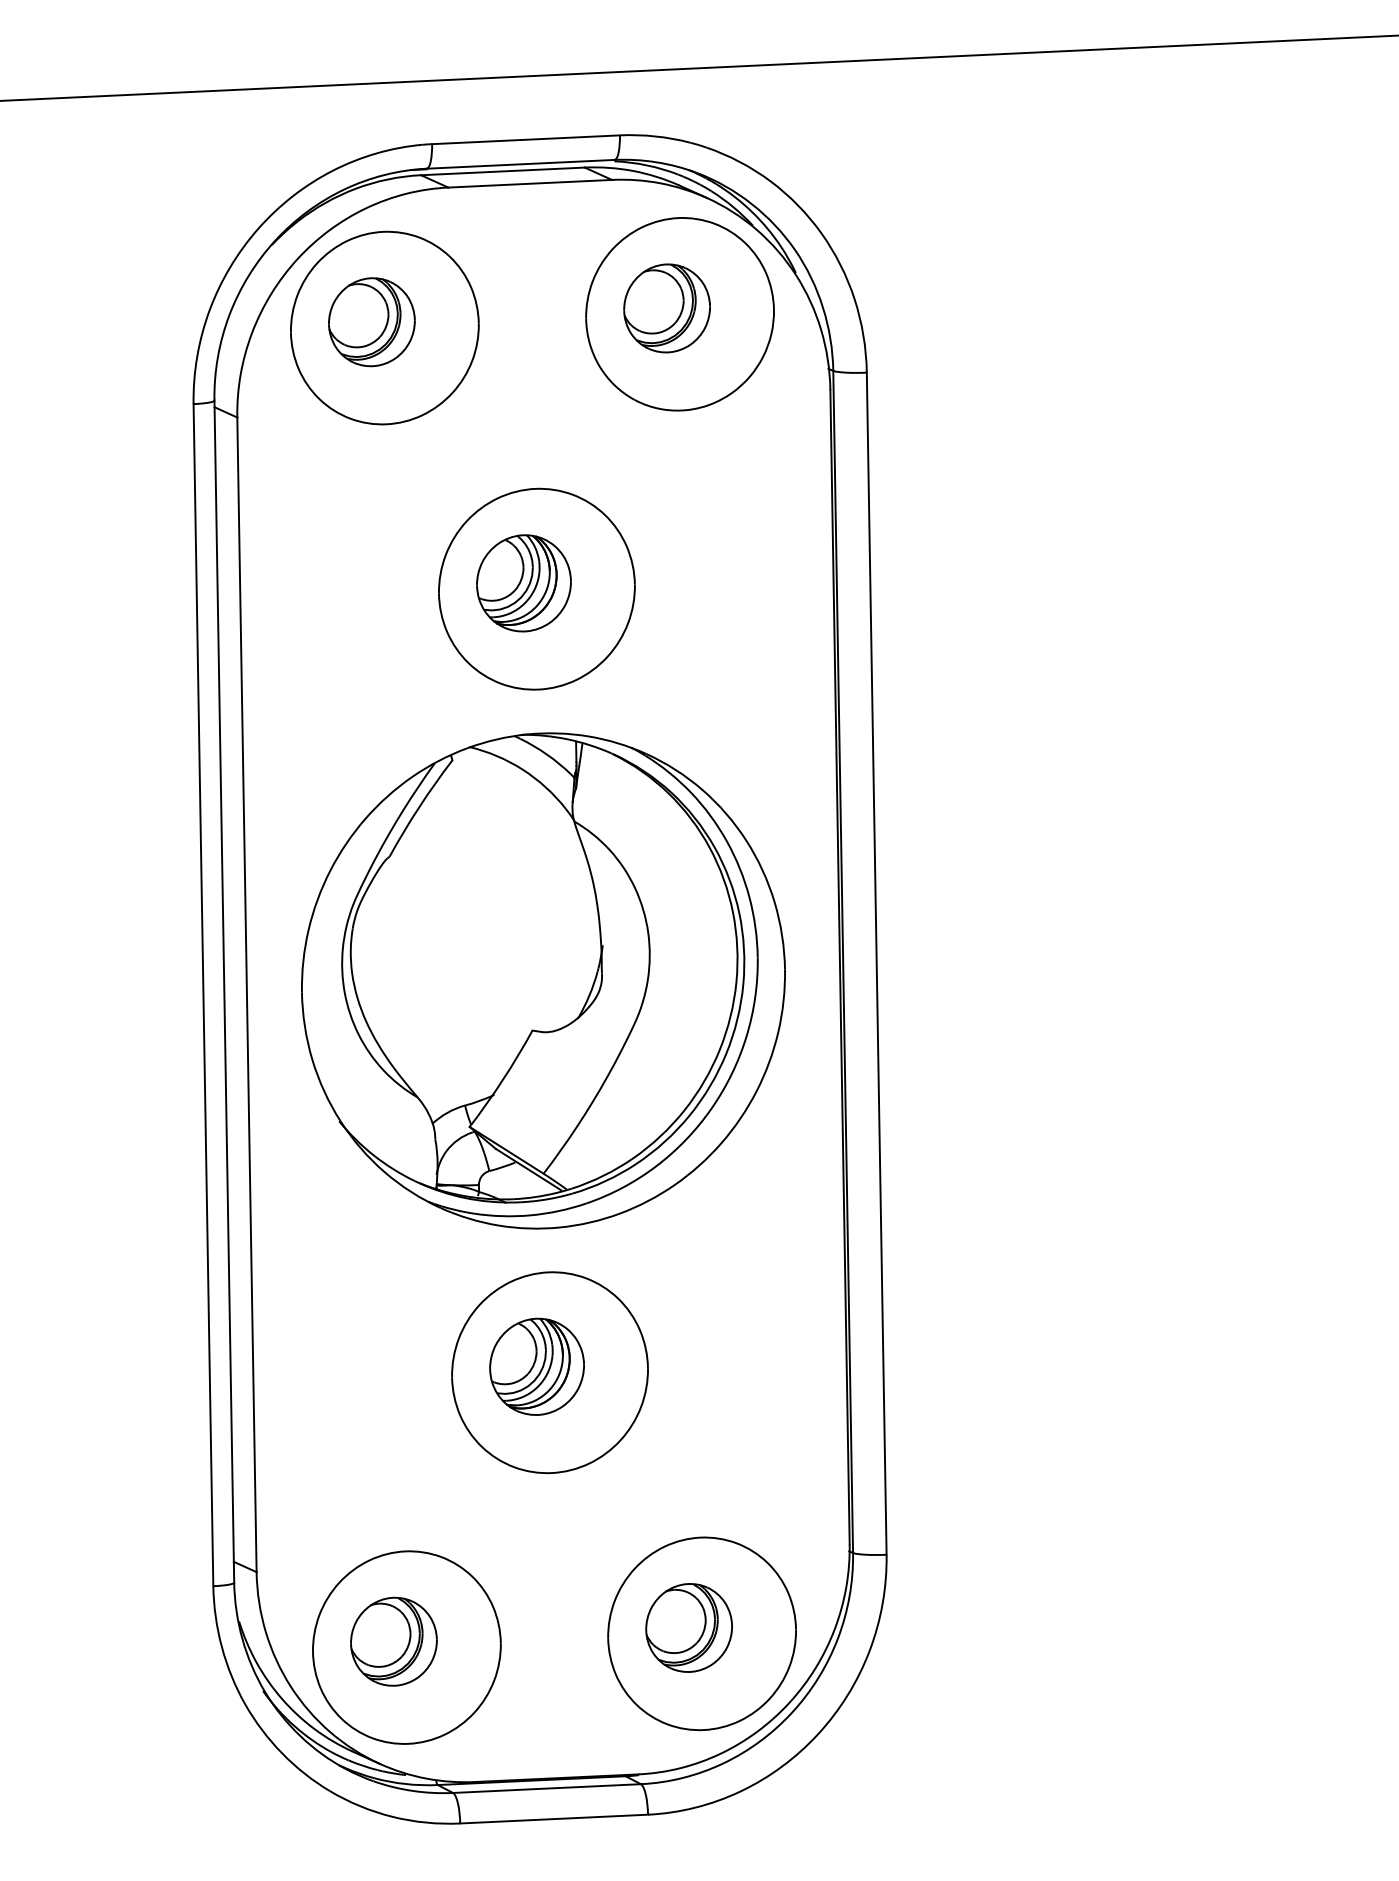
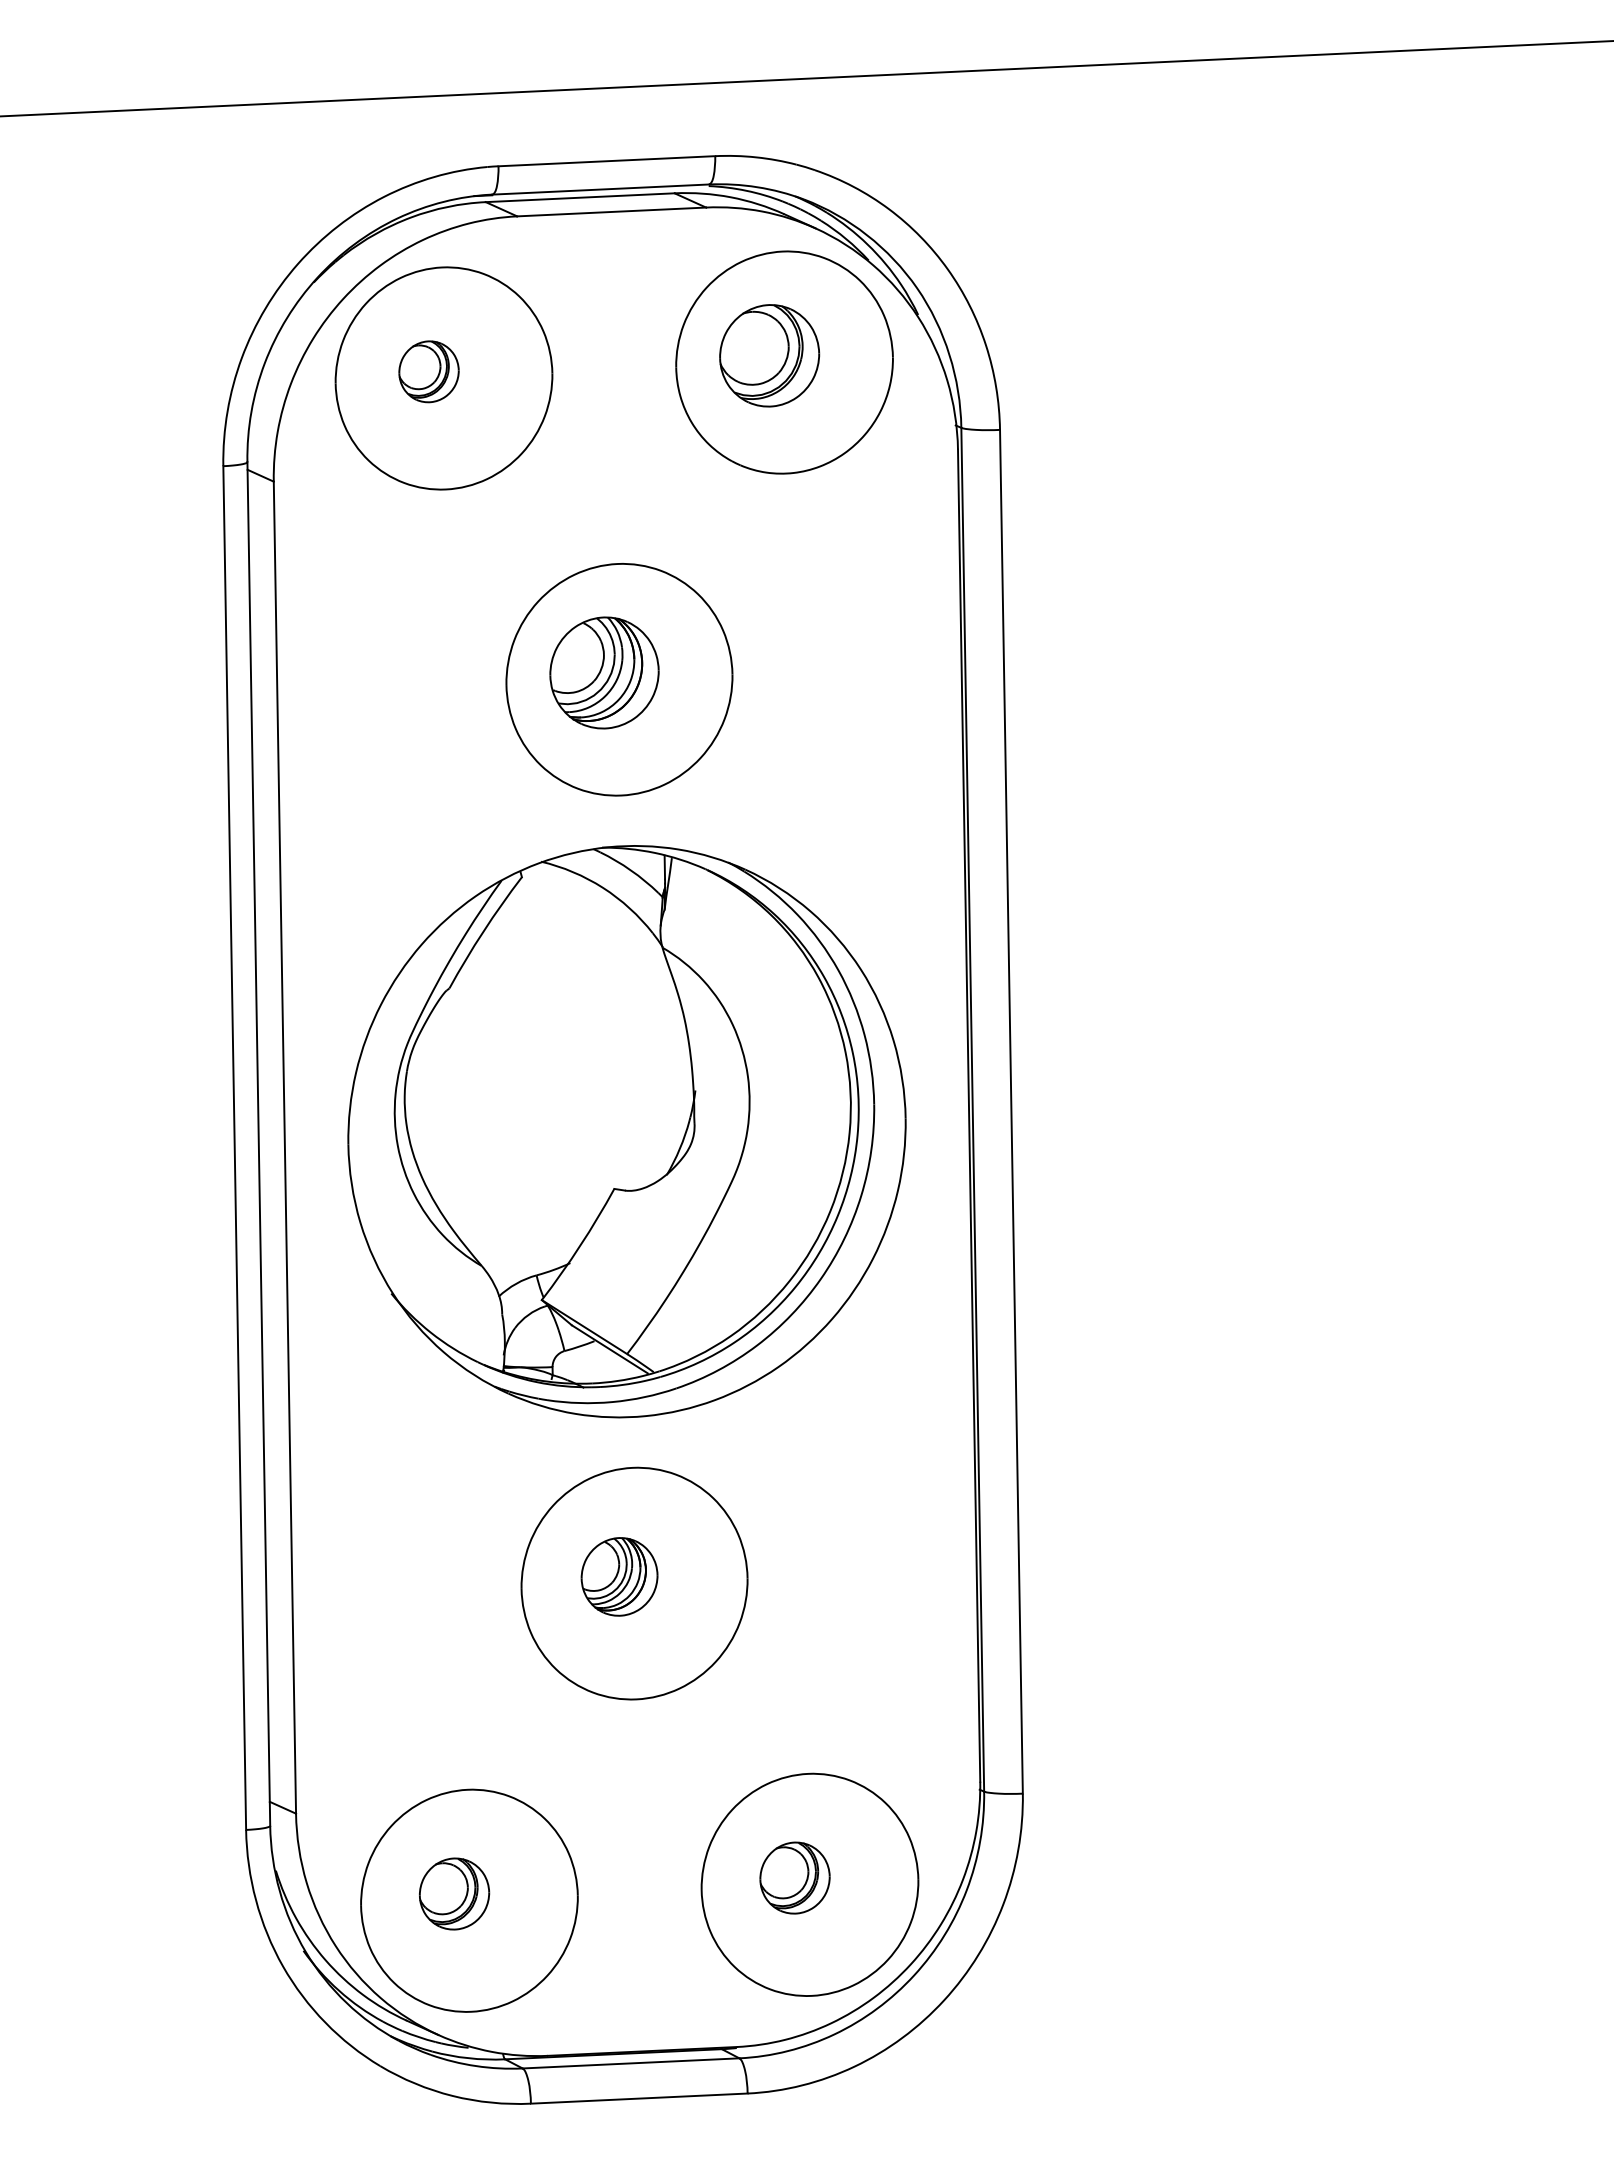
part: (371, 322) -> (428, 371), size x0.6
part: (536, 1366) -> (619, 1576), size x0.7
part: (688, 1627) -> (794, 1877), size x0.7
part: (393, 1641) -> (454, 1893), size x0.7

